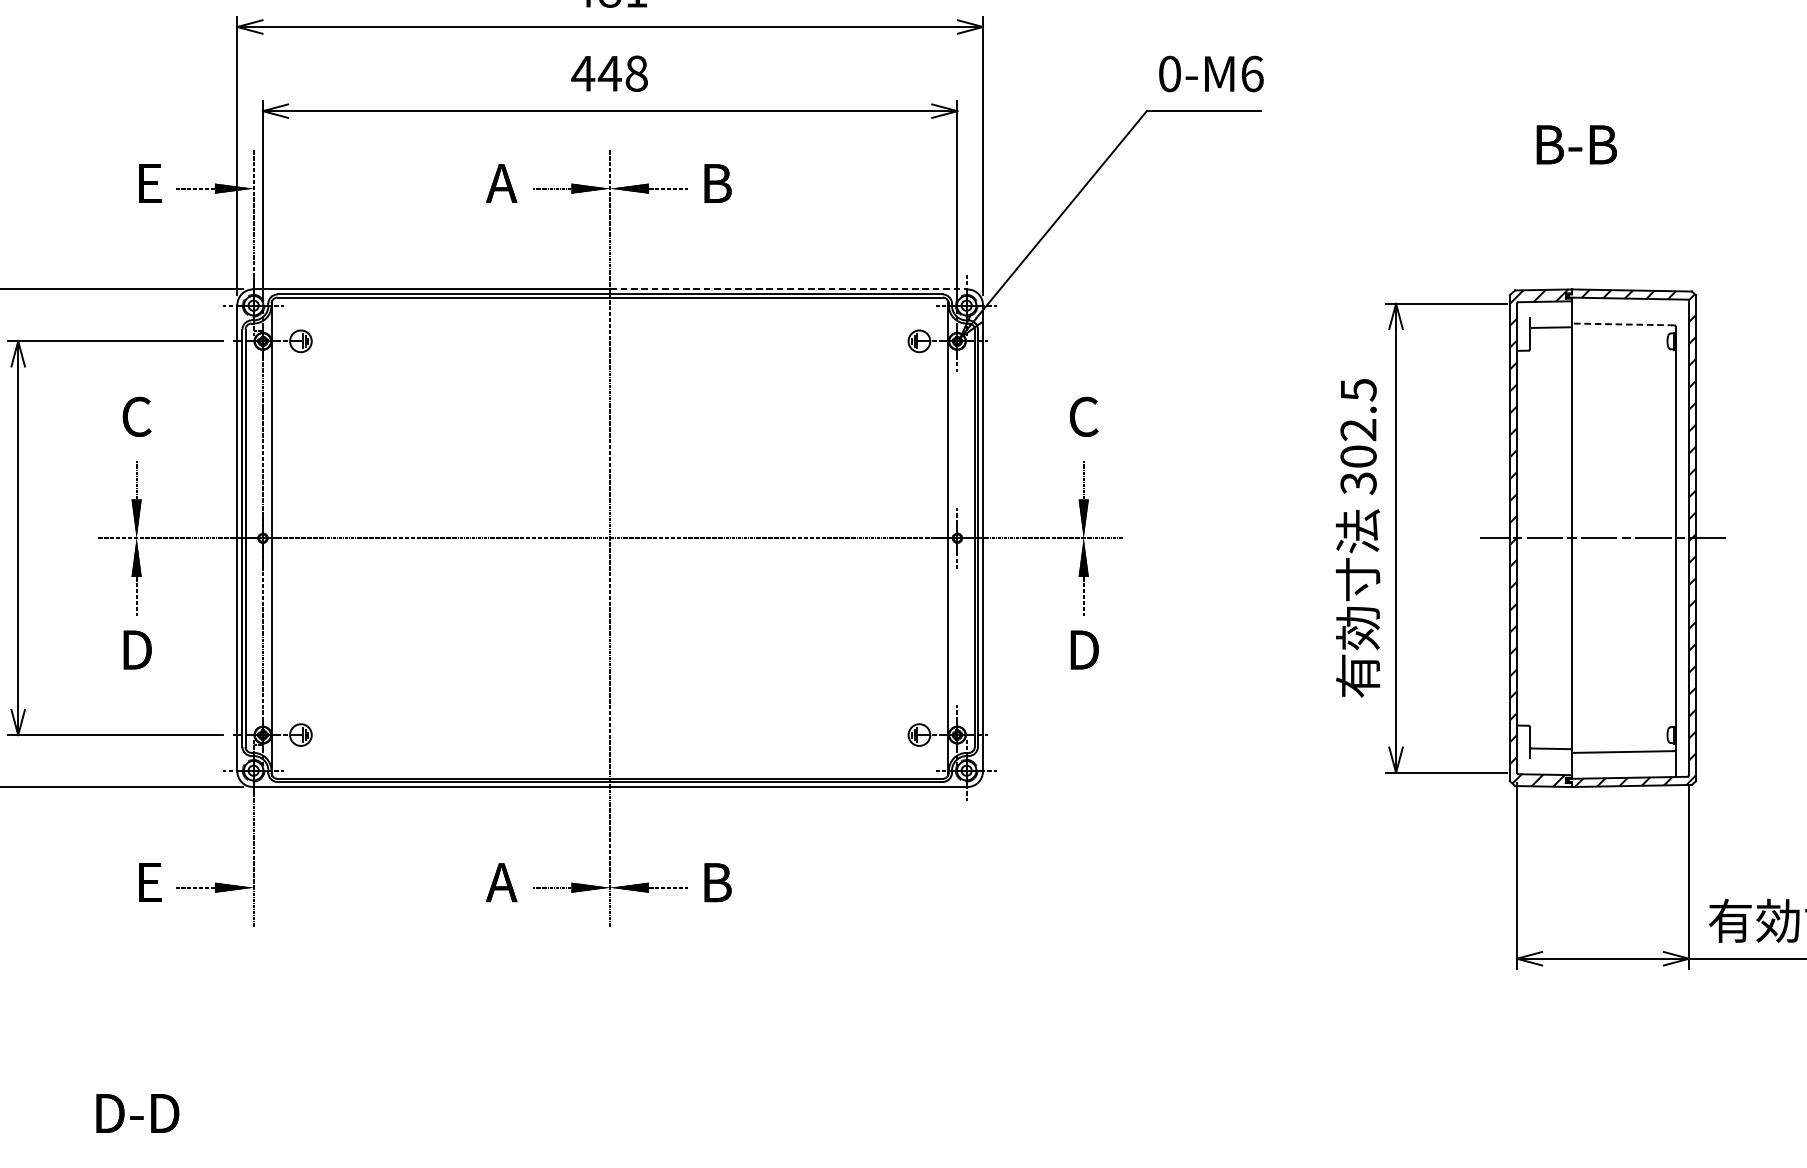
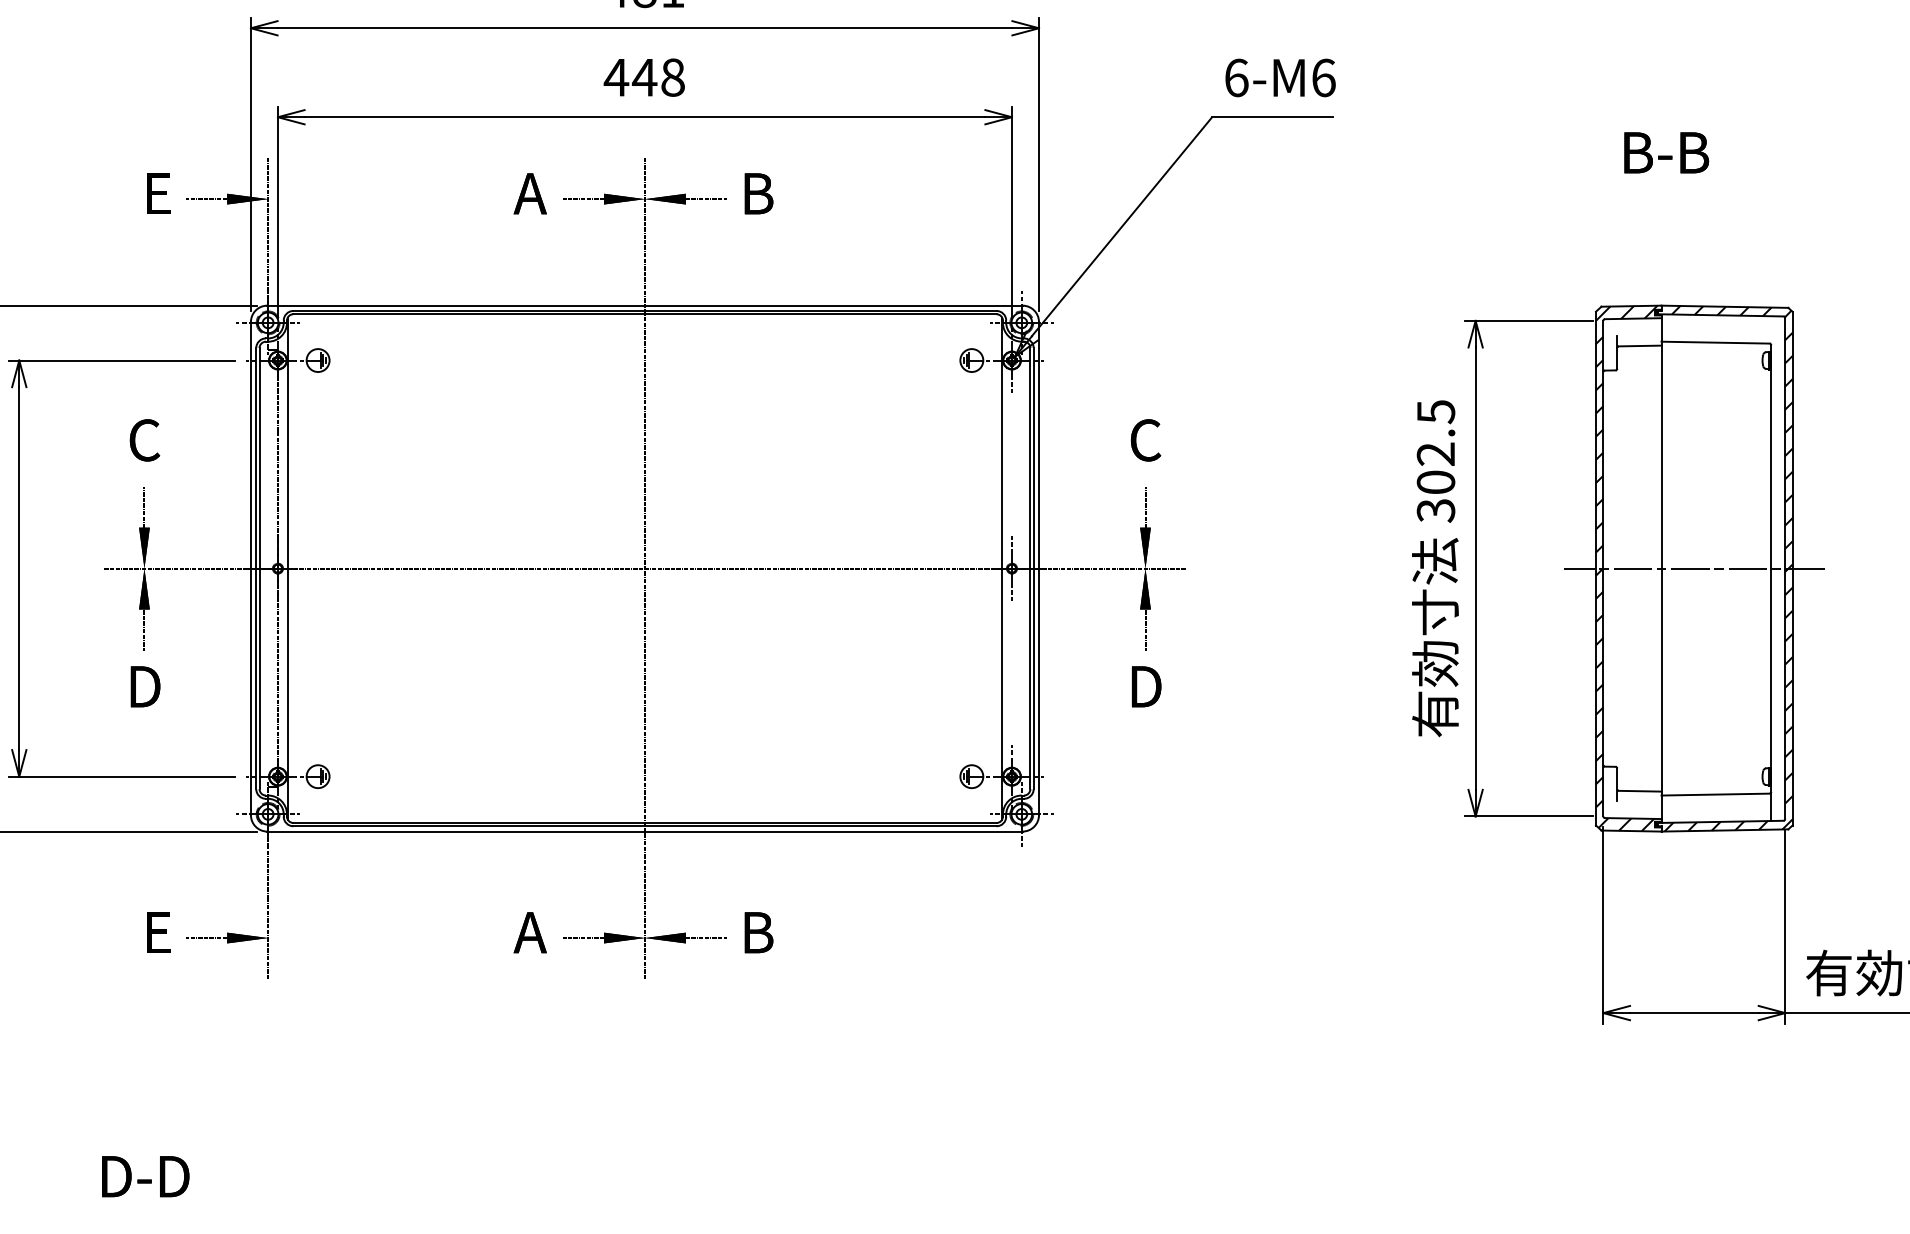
text: (1169, 73) -> (1236, 77), 0-M6 -> 6-M6
line: (788, 289) -> (833, 305), dashed -> solid
line: (1623, 324) -> (1715, 342), dashed -> solid

